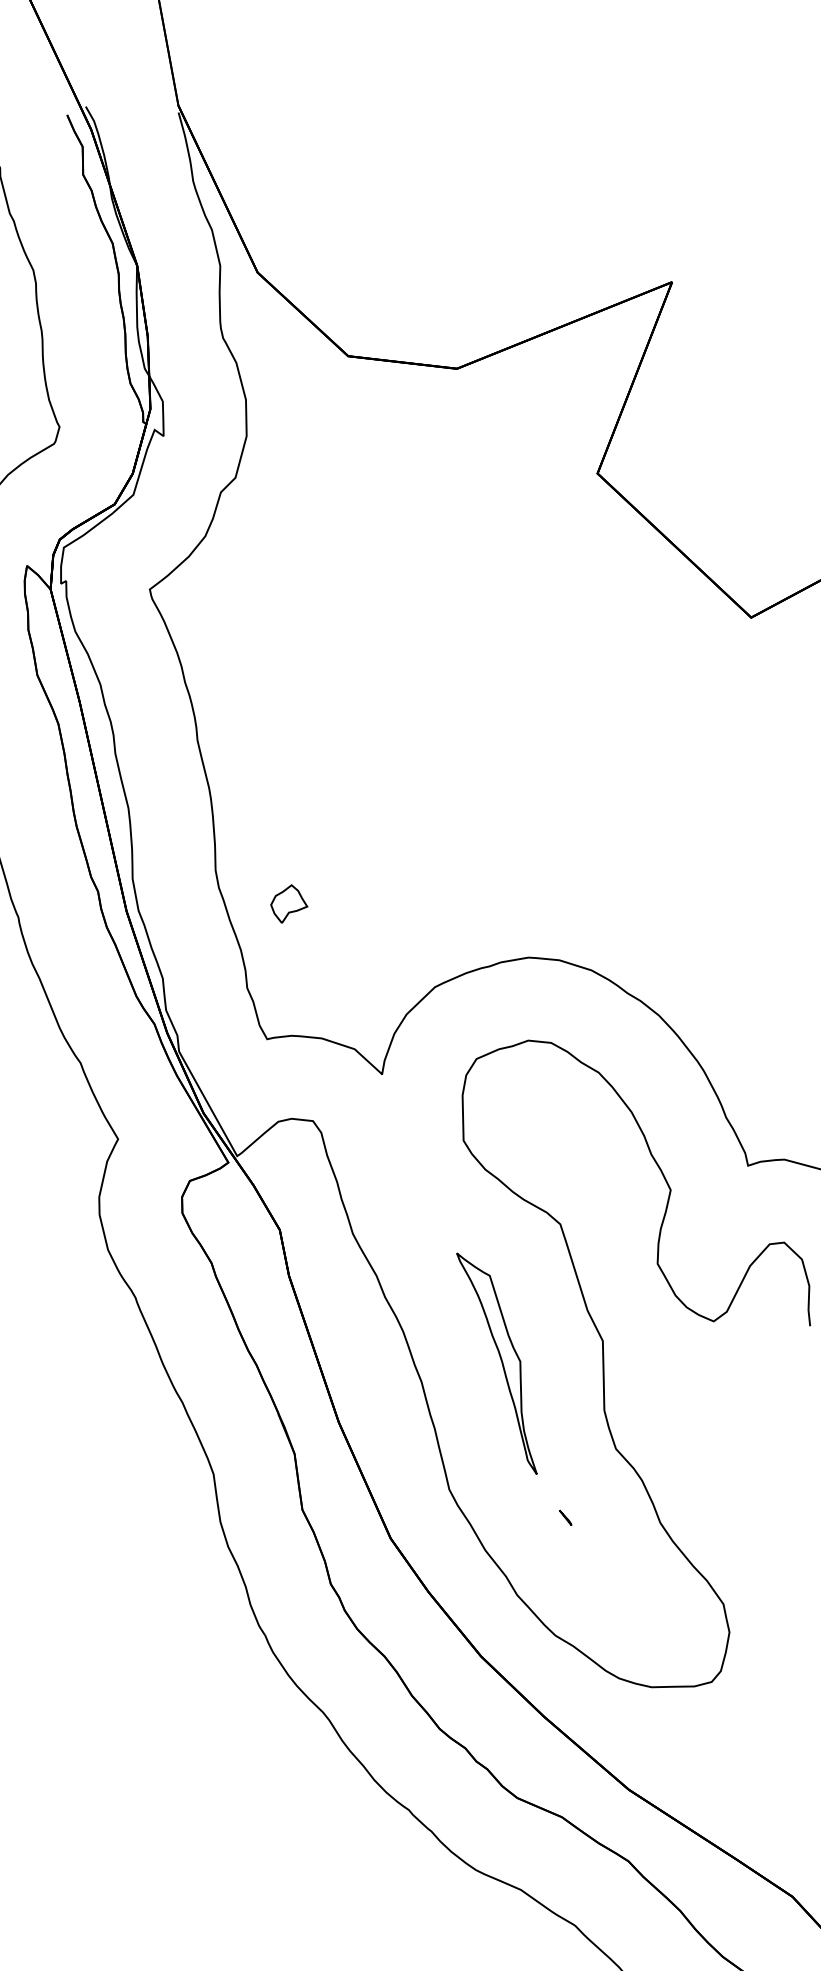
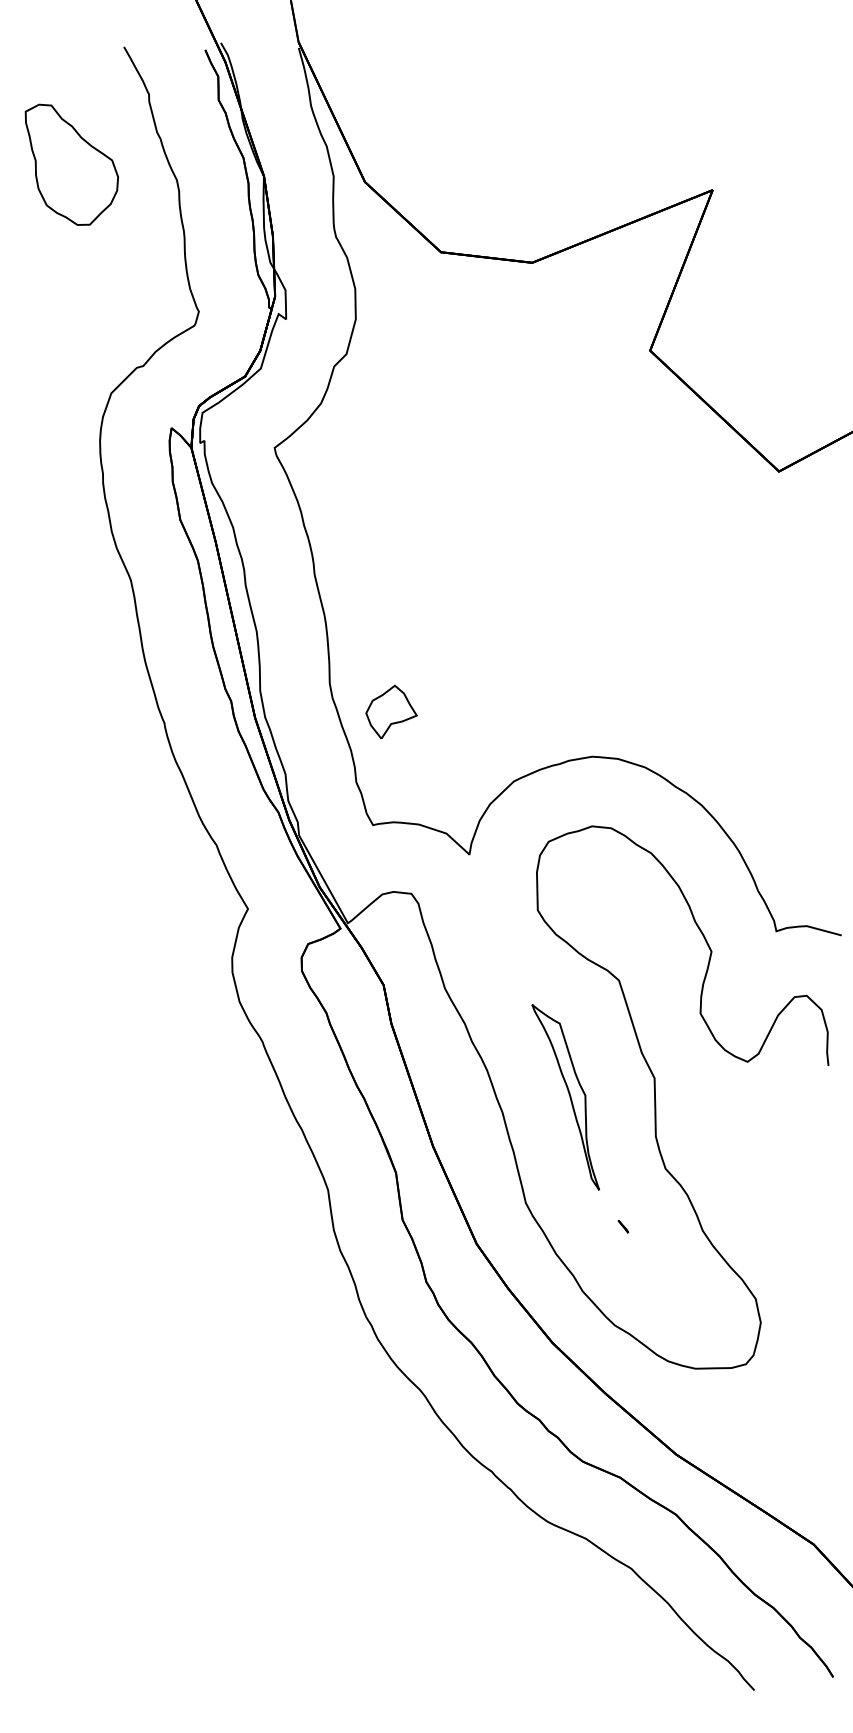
part: (289, 903) -> (391, 711), size x1.67

